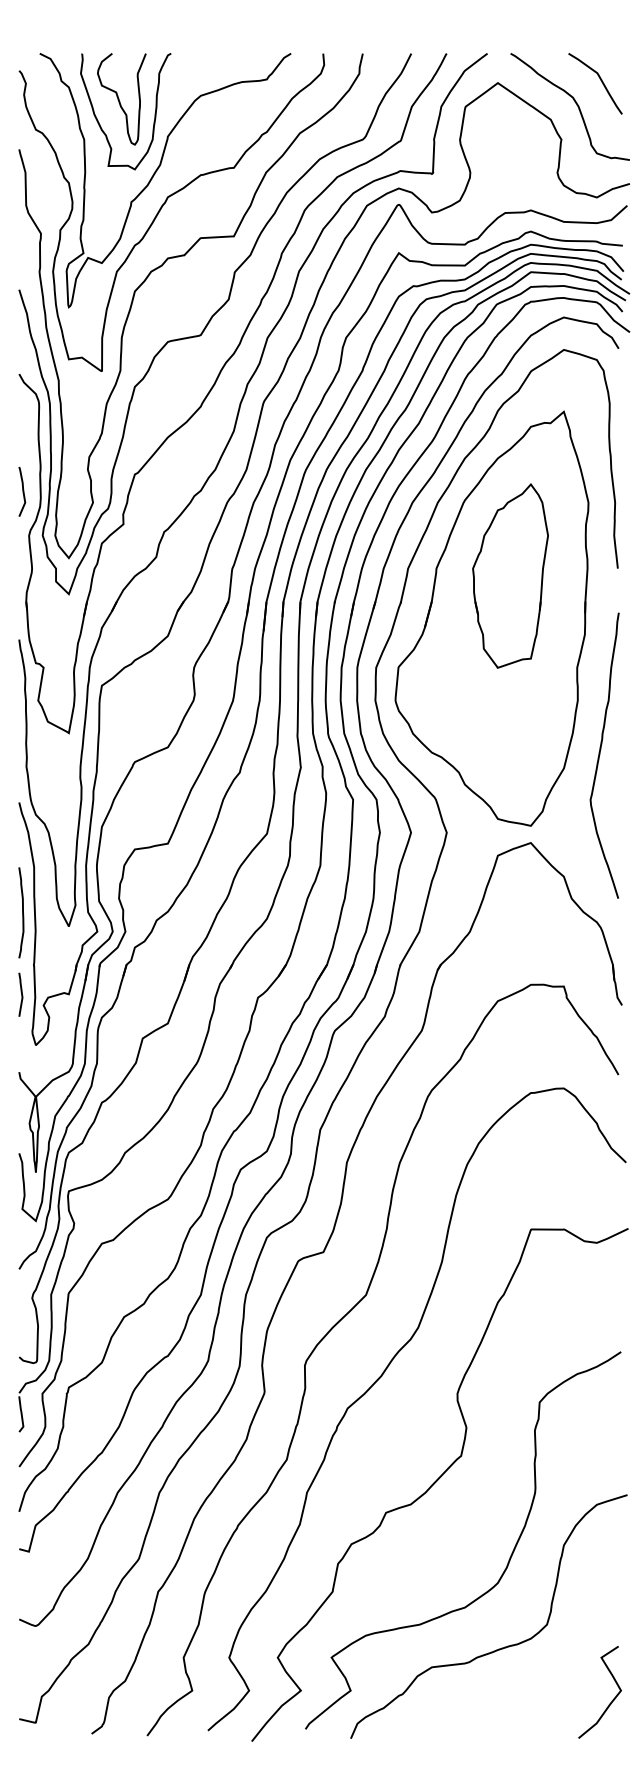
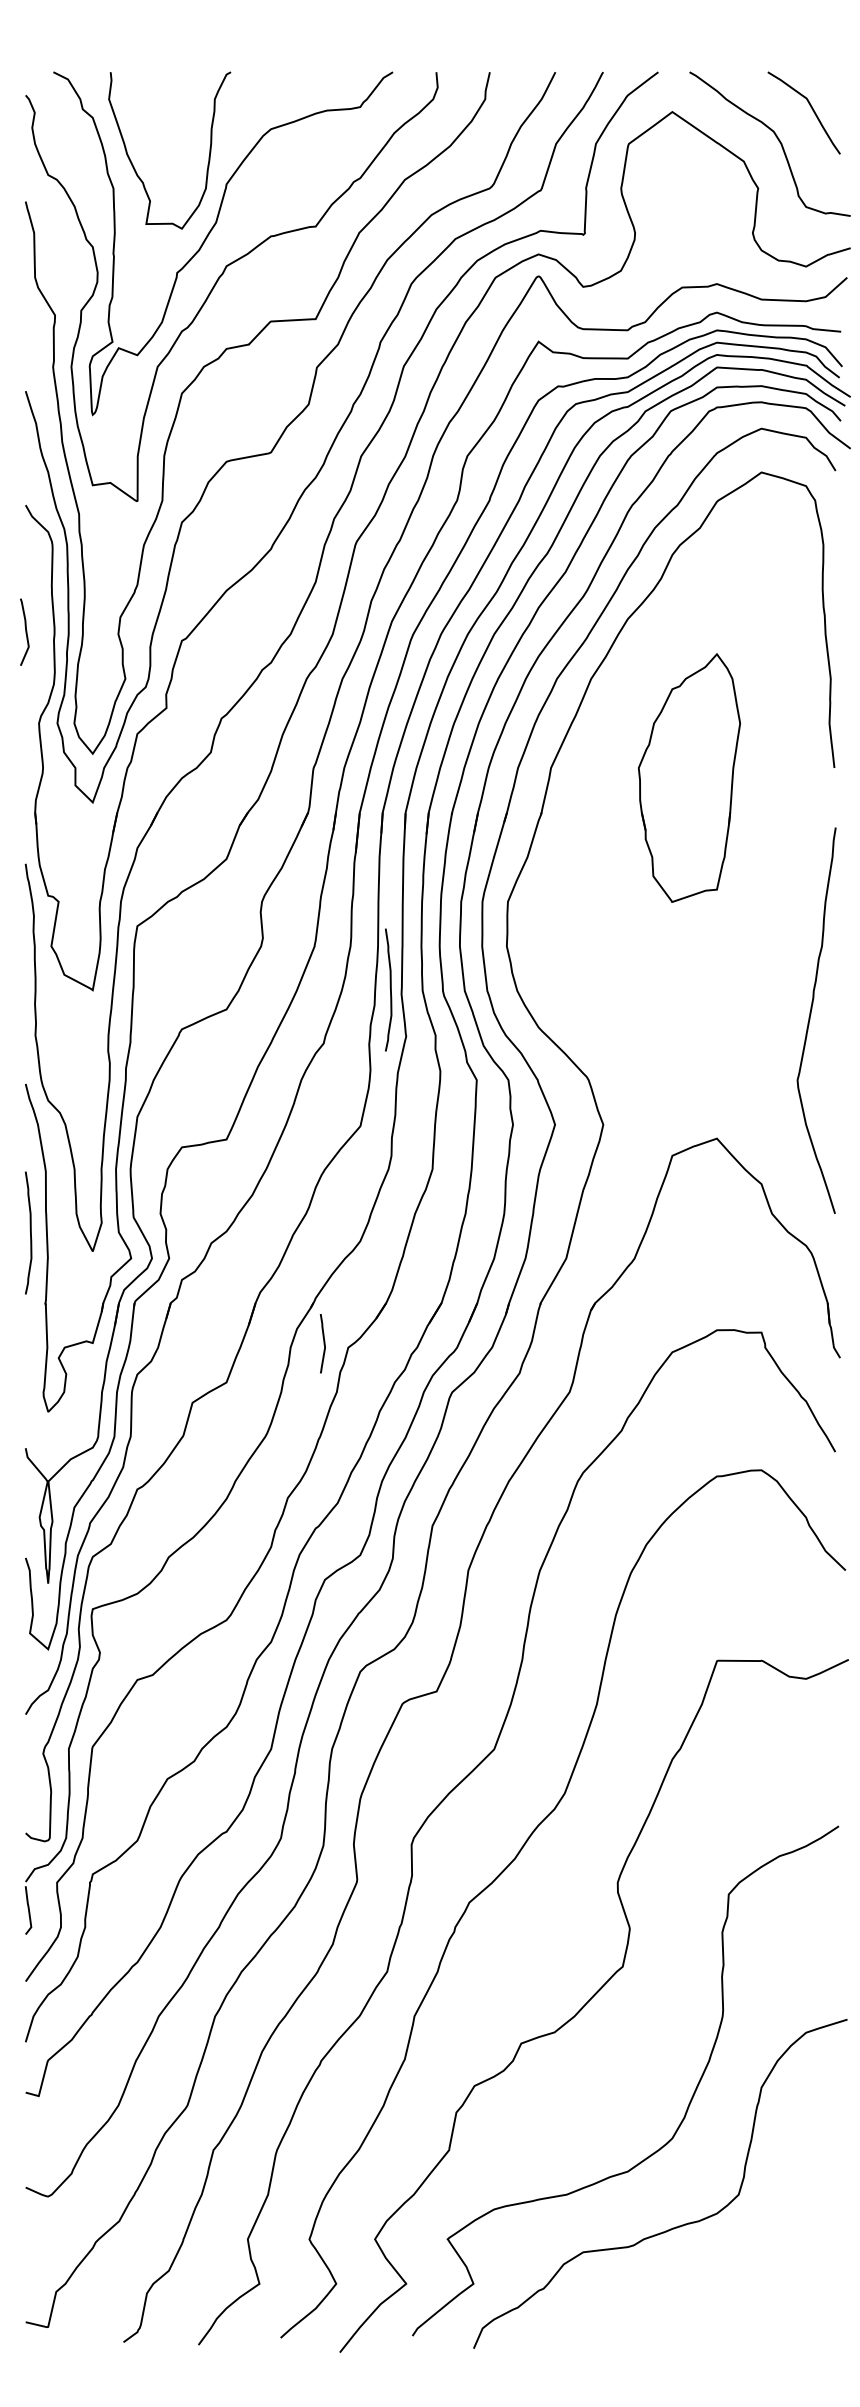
curve: (119, 100) -> (161, 135), removed
curve: (22, 491) -> (25, 631), moved
part: (492, 618) -> (664, 835), removed
curve: (289, 732) -> (390, 989), added
curve: (21, 994) -> (323, 1343), moved
curve: (611, 1701) -> (825, 2298), removed

